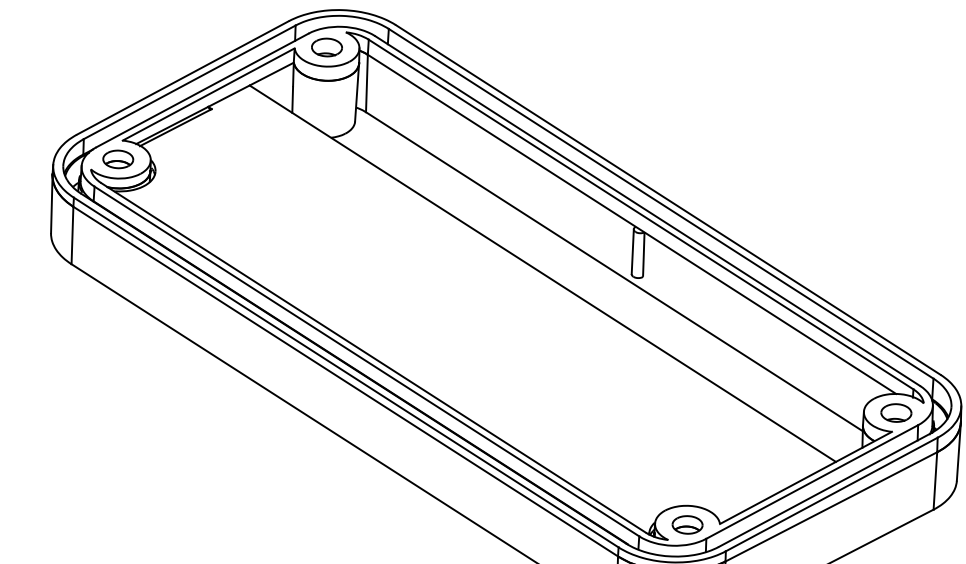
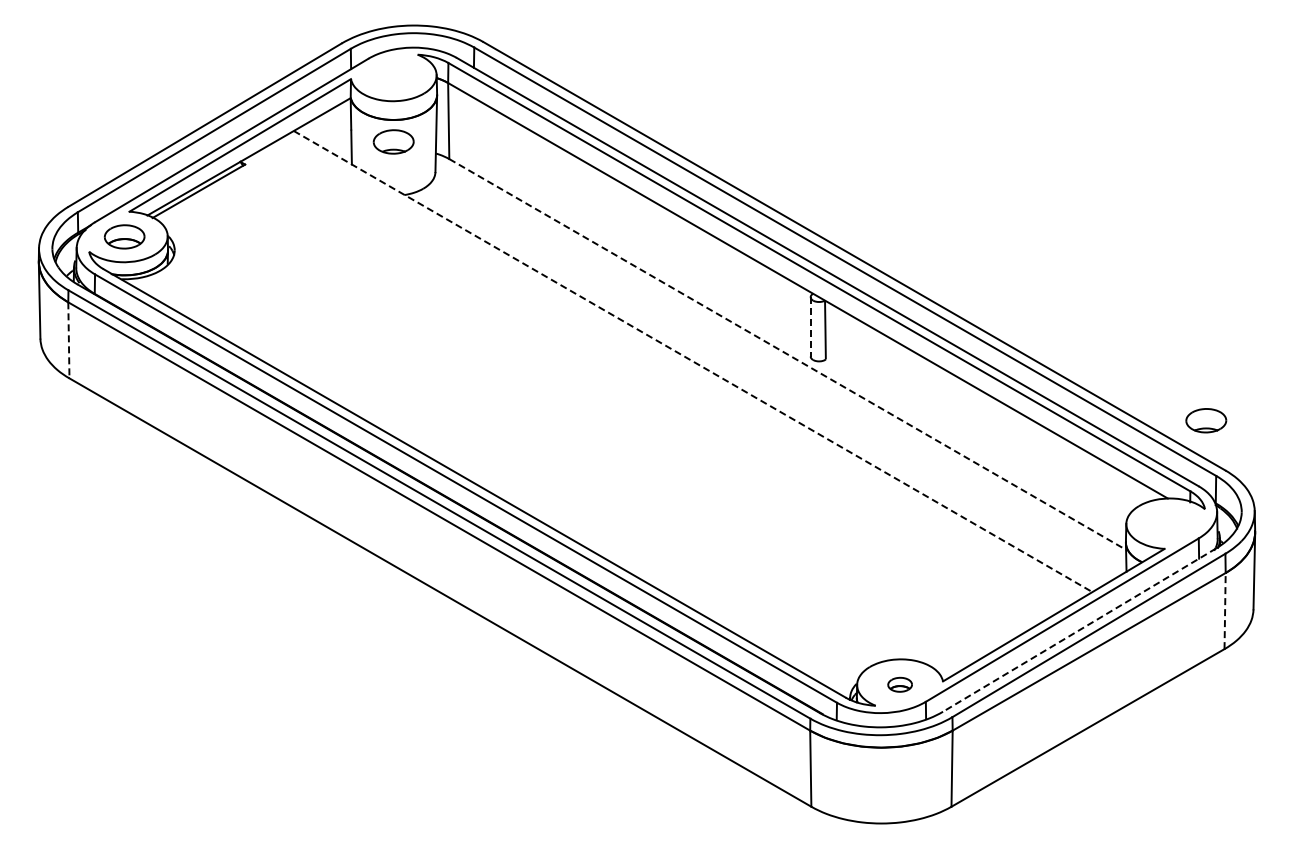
part: (326, 47) -> (393, 141), moved
line: (72, 235) -> (68, 340), solid -> dashed
line: (632, 251) -> (810, 326), solid -> dashed
line: (614, 271) -> (787, 354), solid -> dashed
line: (543, 273) -> (693, 361), solid -> dashed
part: (896, 412) -> (1206, 420), moved
line: (935, 480) -> (1225, 610), solid -> dashed
line: (824, 490) -> (1079, 630), solid -> dashed
part: (687, 524) -> (899, 684), size x0.6

